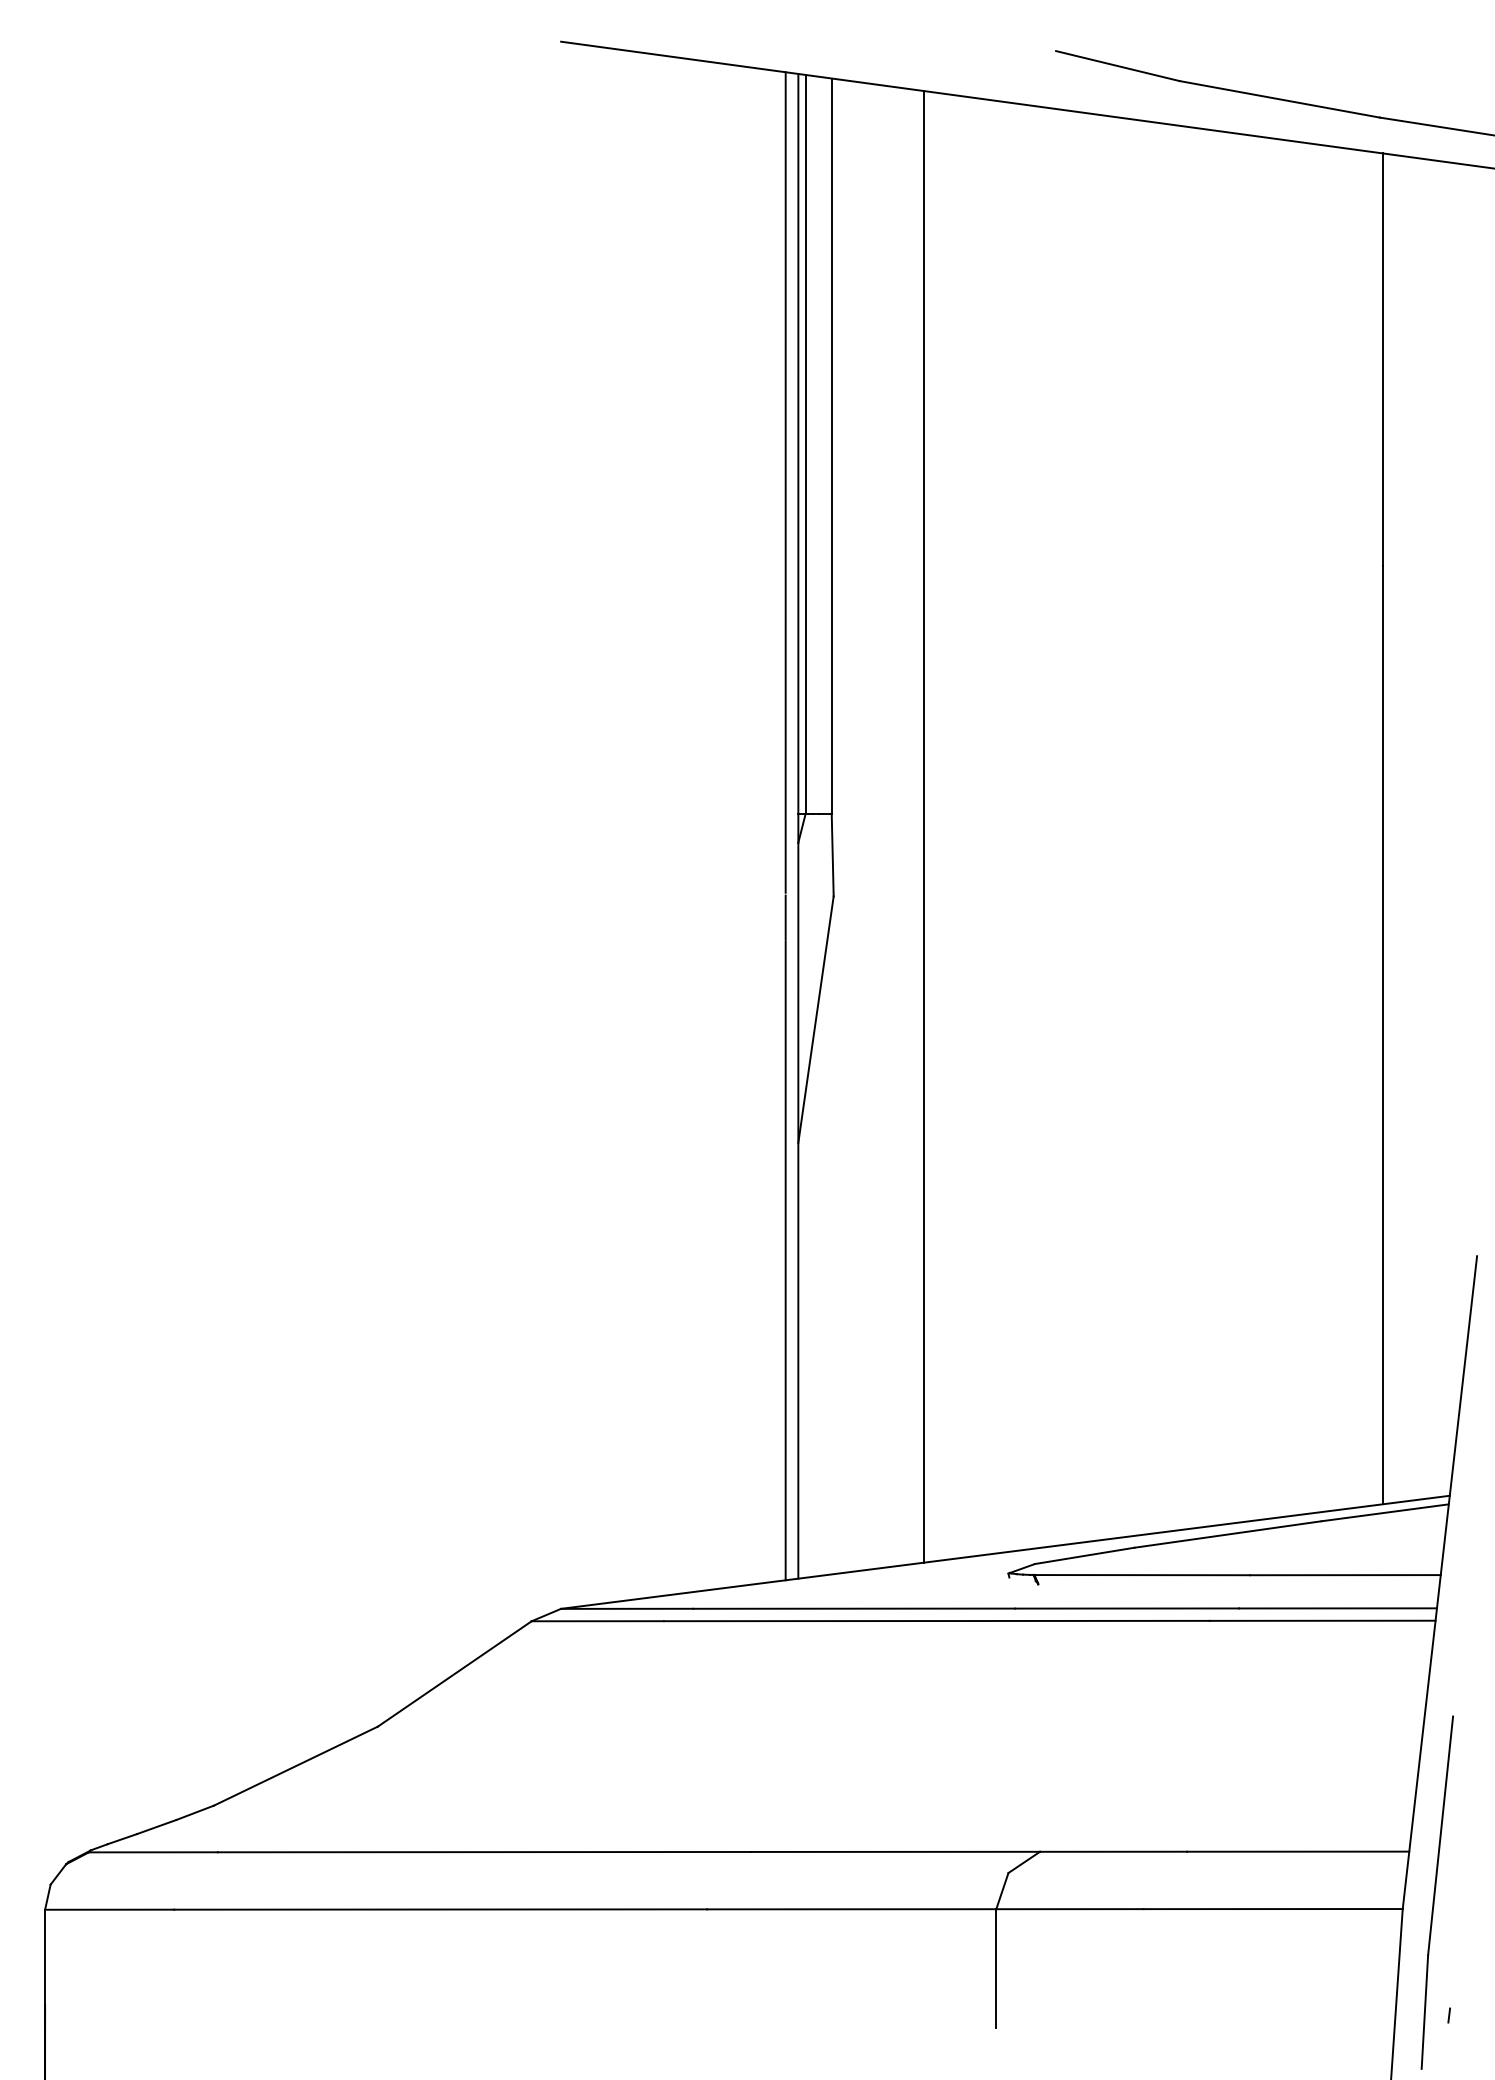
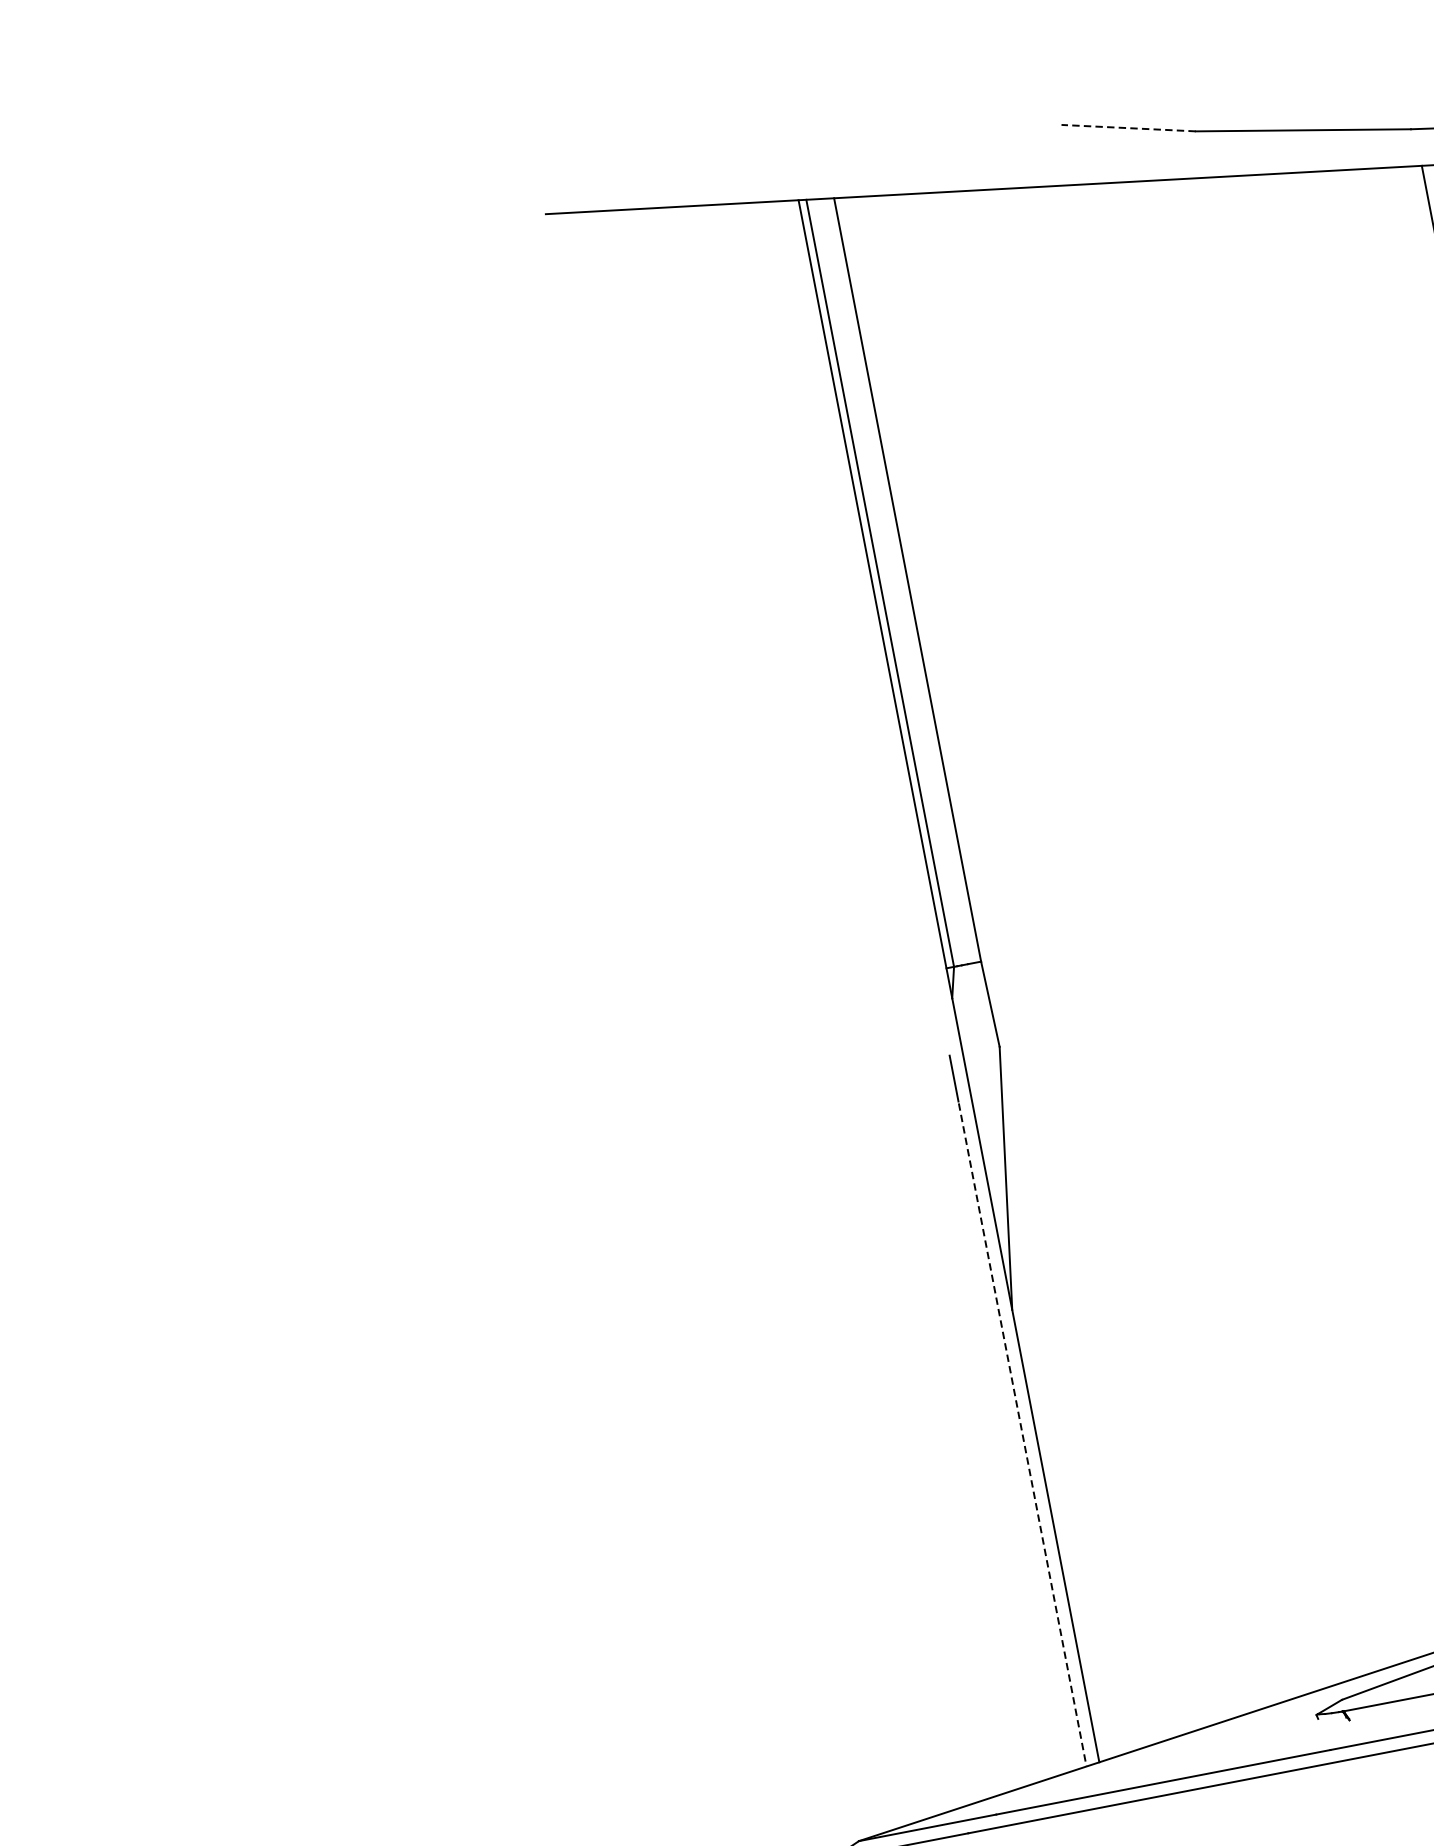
line: (1117, 66) -> (1128, 128), solid -> dashed
line: (785, 482) -> (866, 626), removed
line: (924, 826) -> (1079, 956), removed
line: (785, 1261) -> (1022, 1435), solid -> dashed

